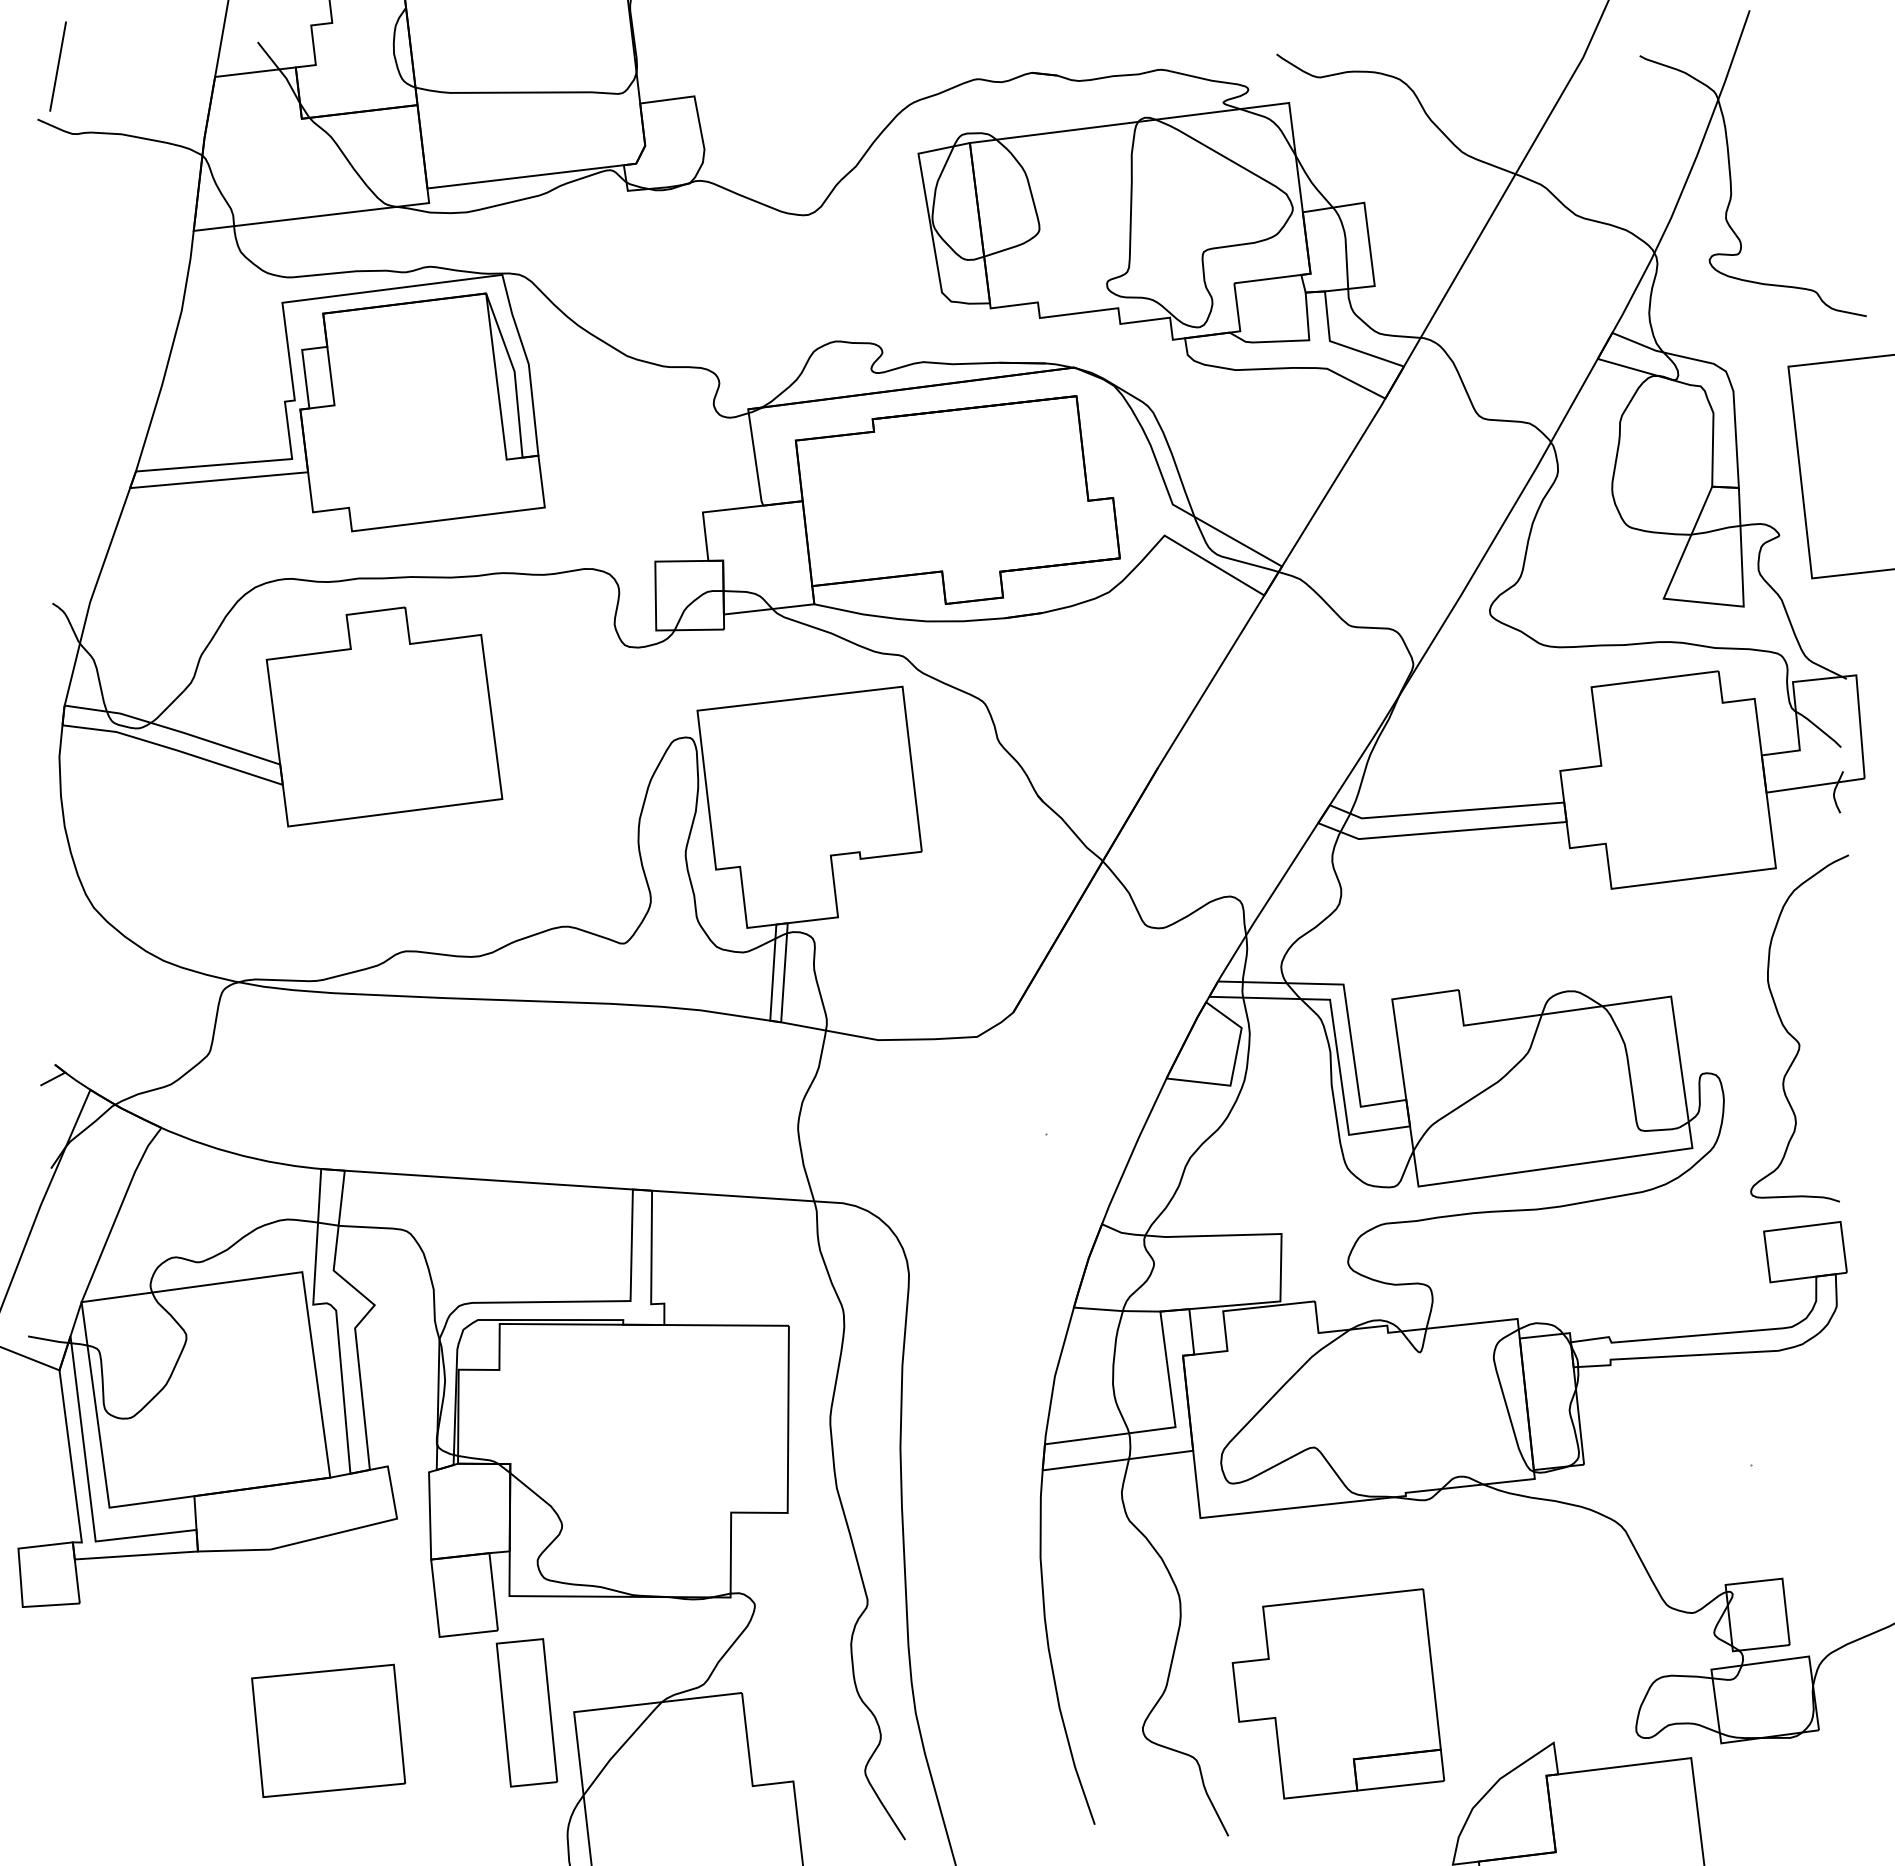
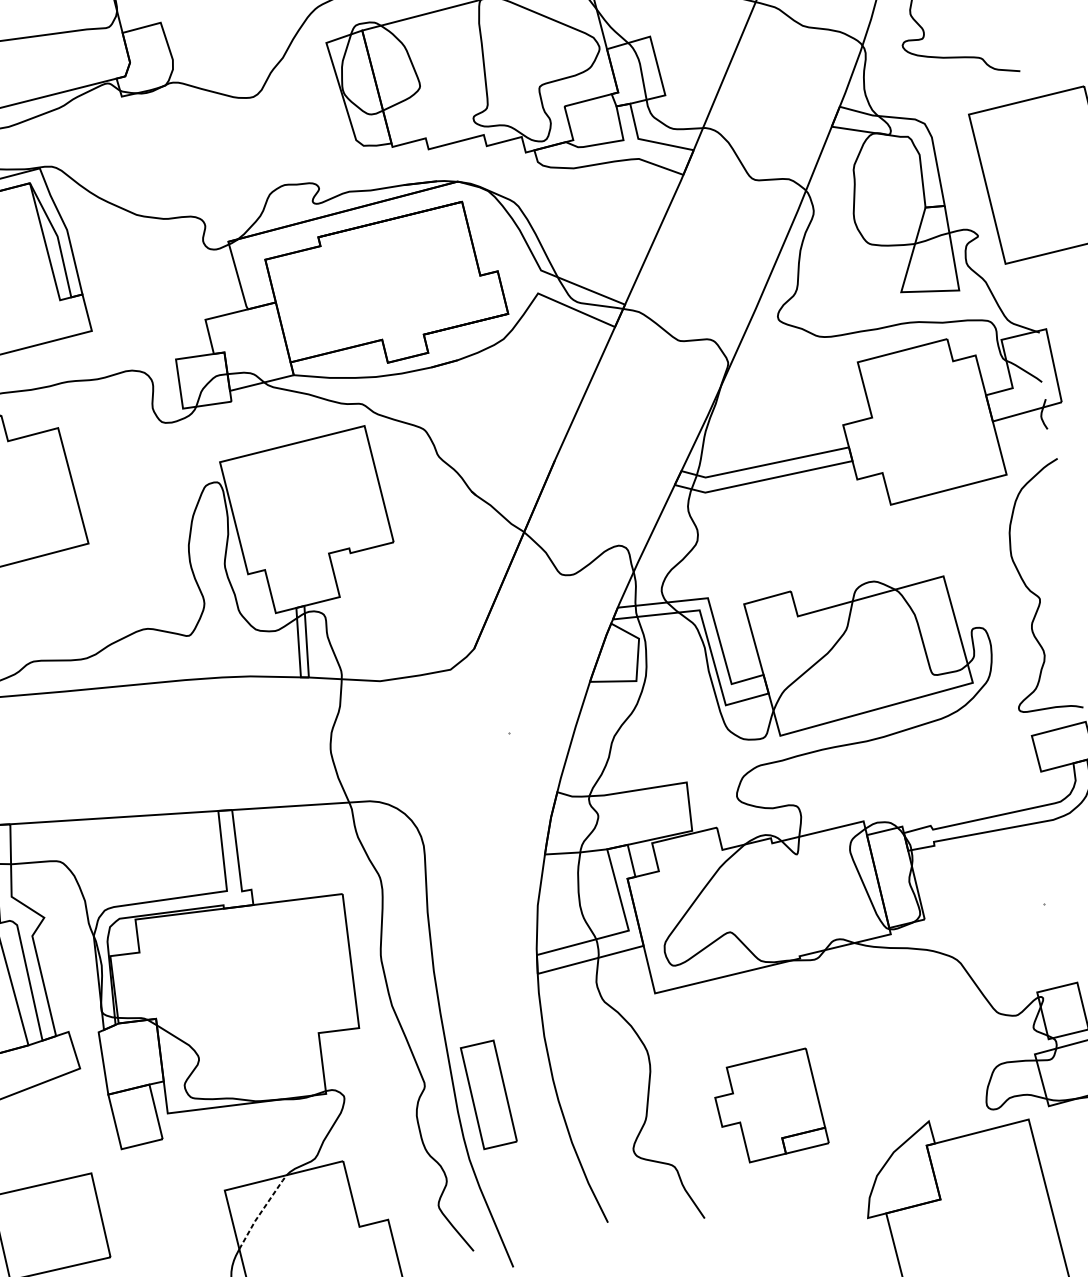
part: (1338, 1693) -> (770, 1106), size x0.7
part: (526, 1712) -> (488, 1094), moved
line: (621, 1747) -> (262, 1211), solid -> dashed

